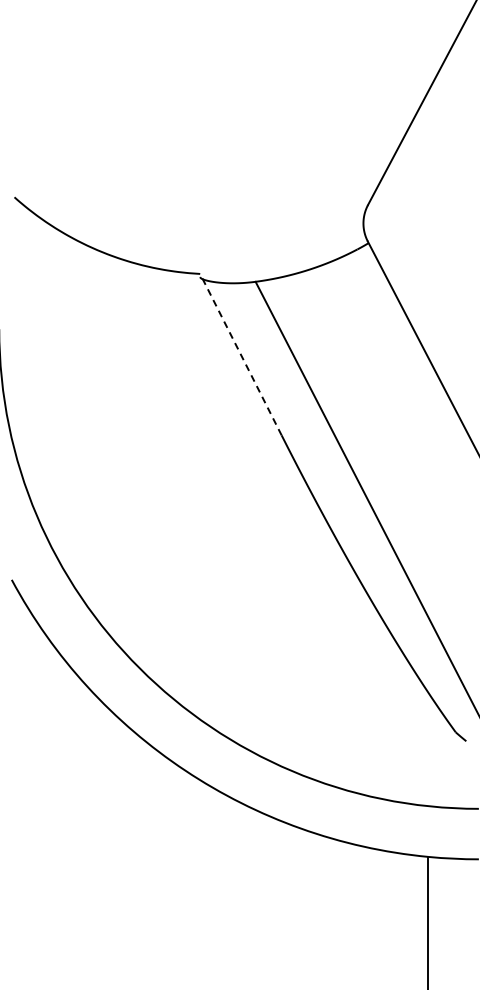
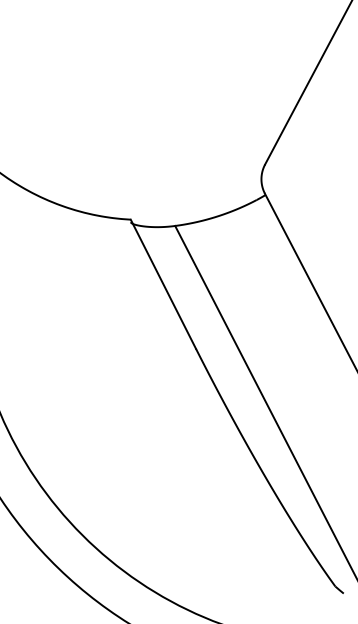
line: (240, 354) -> (163, 284), dashed -> solid

